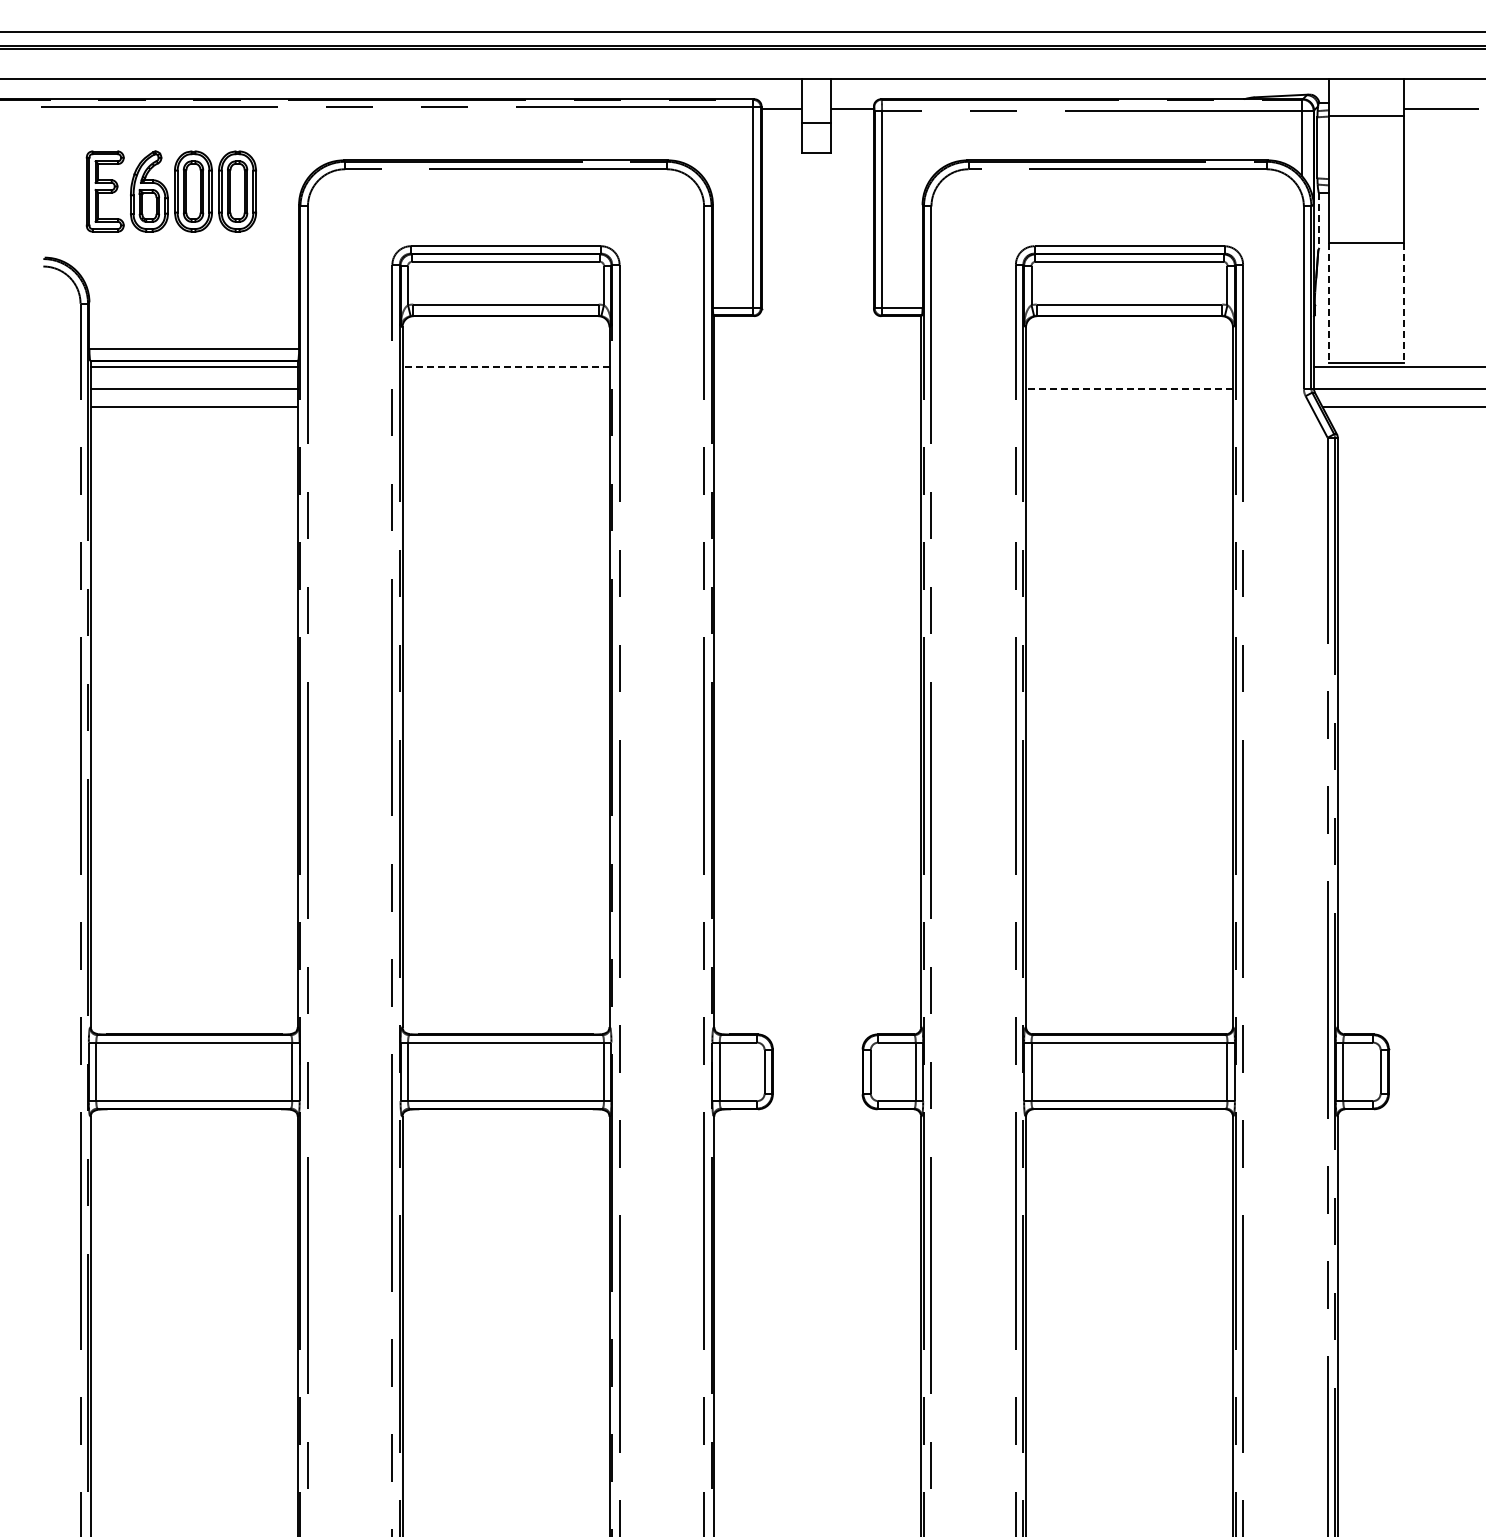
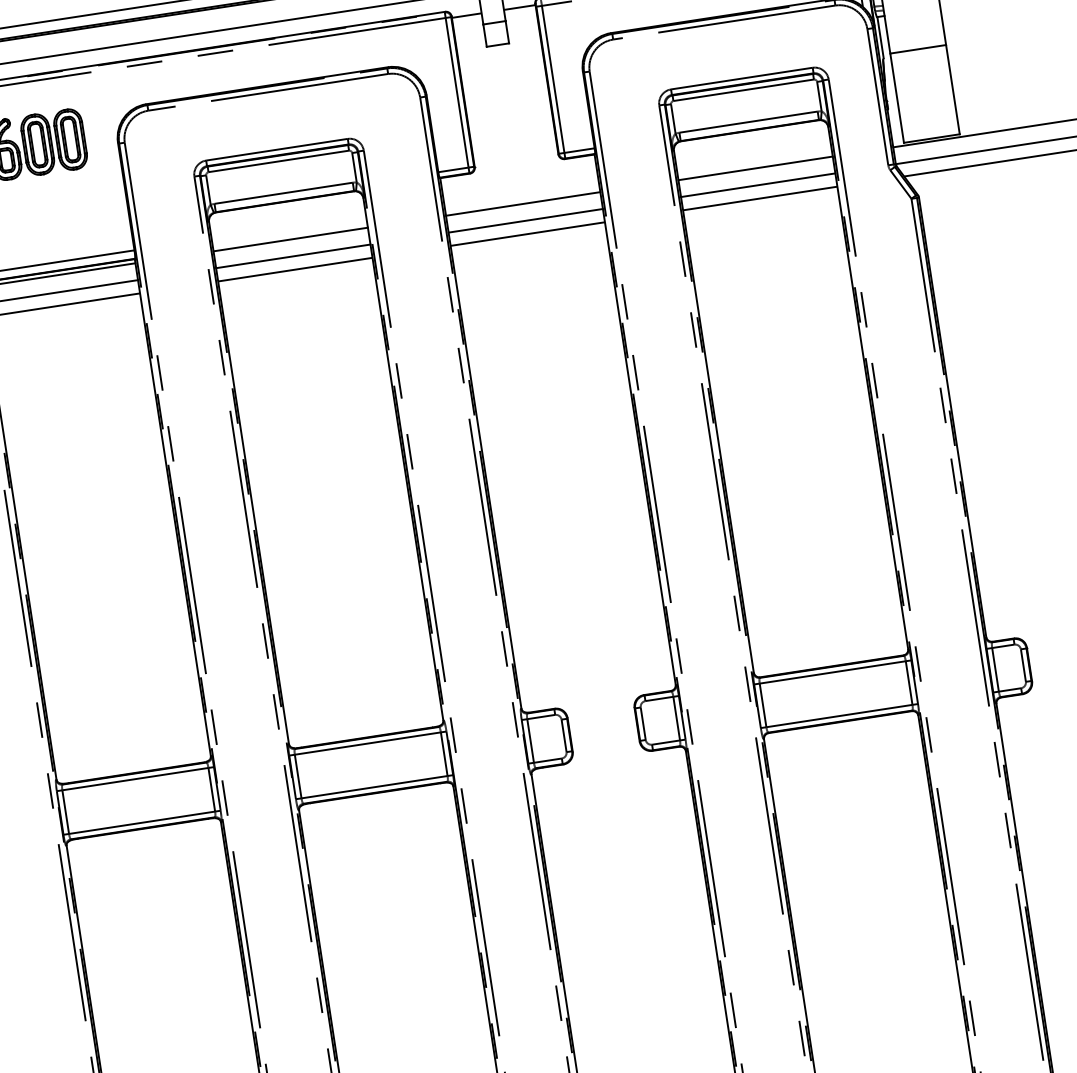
line: (1319, 220) -> (880, 37), dashed -> solid
line: (1329, 303) -> (897, 98), dashed -> solid
line: (1403, 303) -> (952, 90), dashed -> solid
line: (506, 366) -> (291, 239), dashed -> solid
line: (817, 366) -> (522, 203), added
line: (1129, 366) -> (755, 168), added
line: (505, 389) -> (292, 256), added
line: (817, 389) -> (525, 221), added
line: (1129, 389) -> (758, 185), dashed -> solid
line: (505, 407) -> (295, 270), added
line: (817, 407) -> (527, 234), added
line: (1129, 407) -> (760, 198), added

